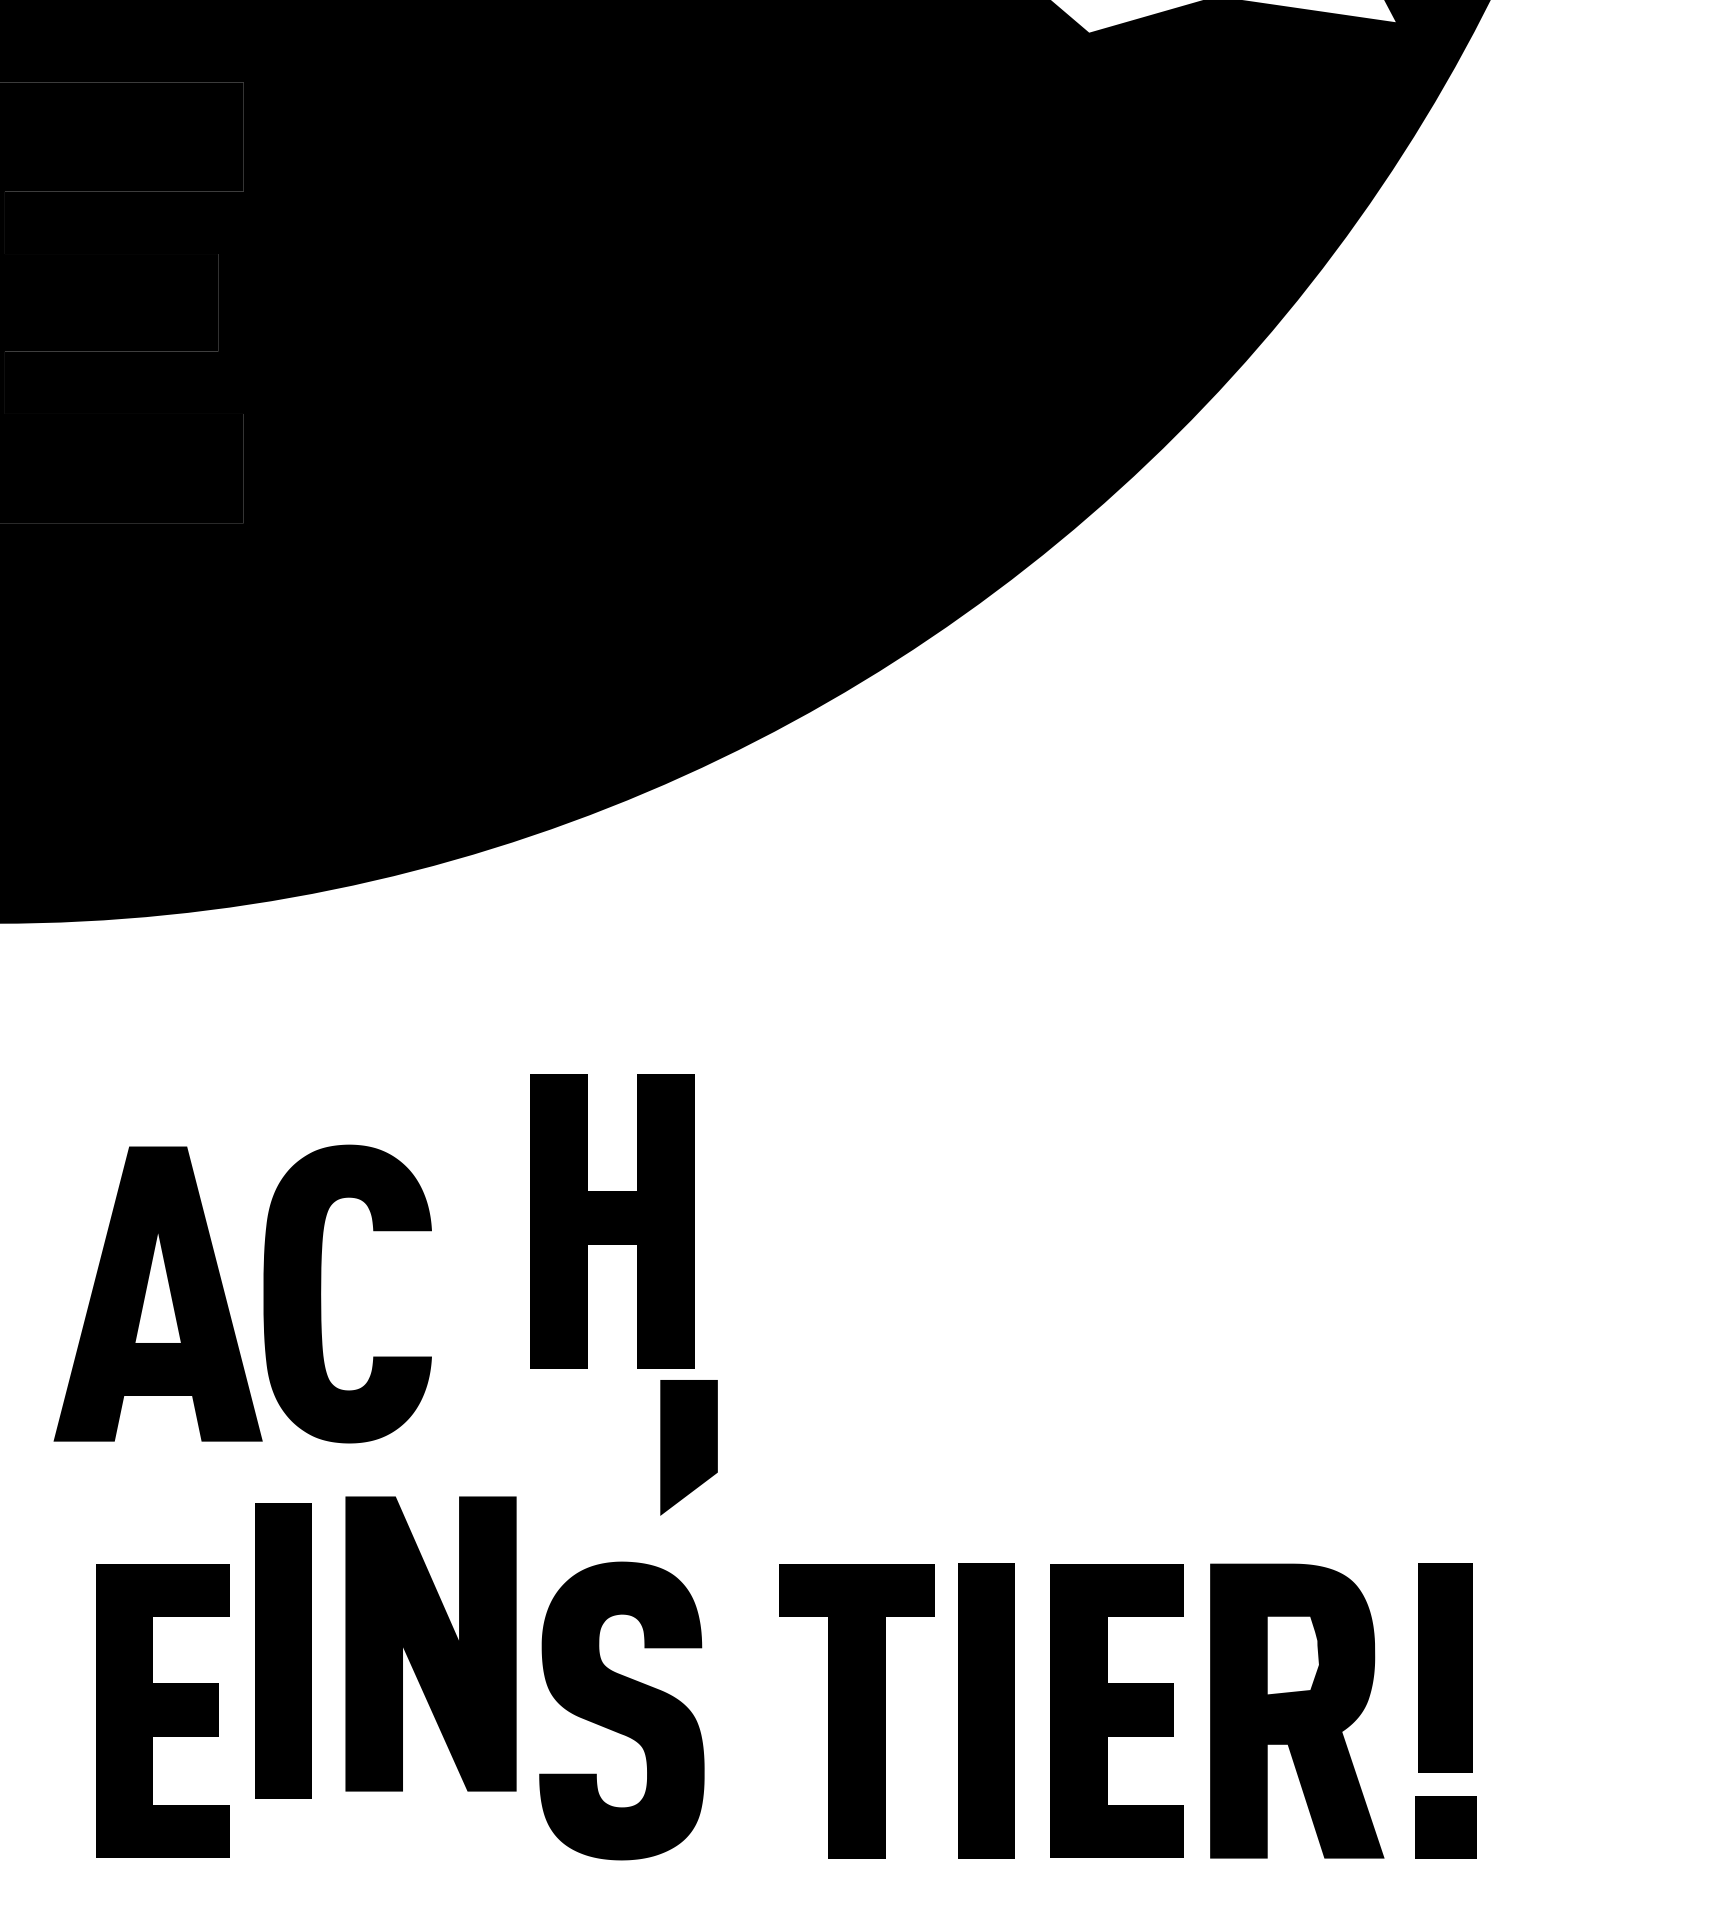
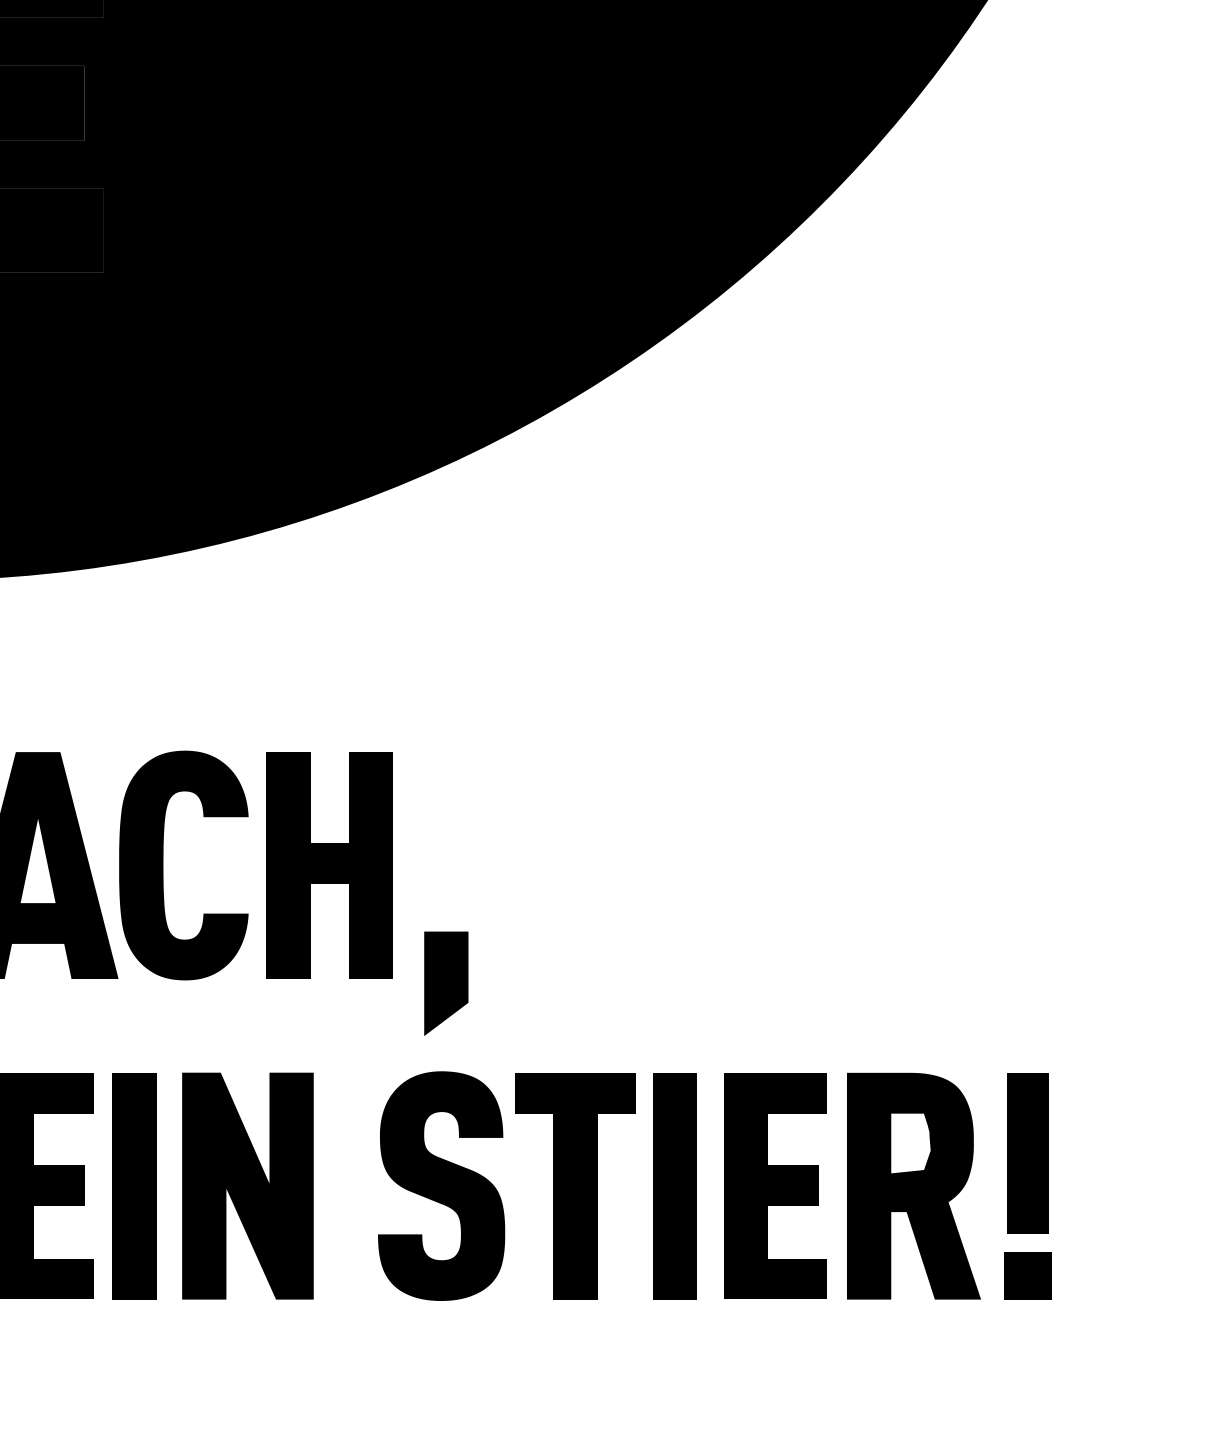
part: (612, 1221) -> (329, 865), moved
part: (430, 1643) -> (247, 1185), moved
part: (283, 1650) -> (134, 1185), moved
part: (621, 1710) -> (441, 1185), moved

